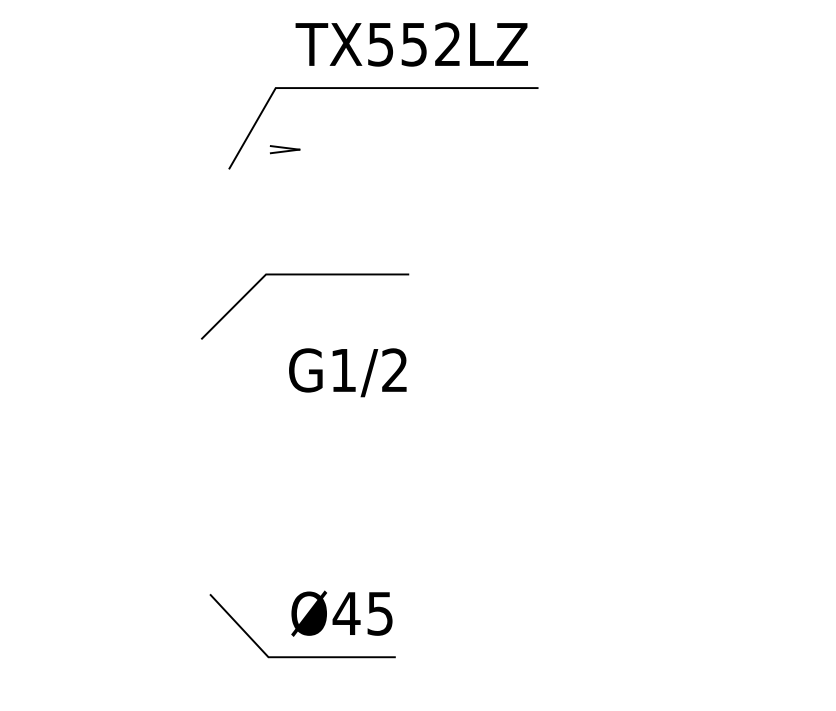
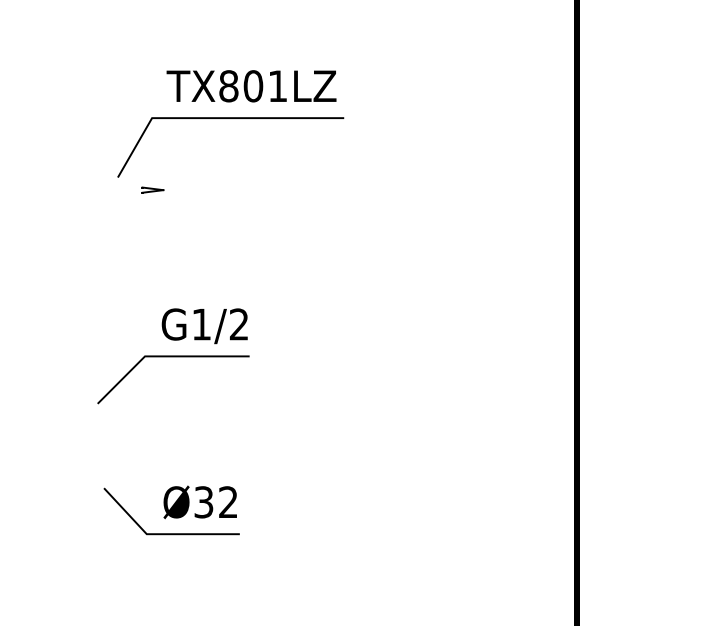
text: (413, 44) -> (252, 86), TX552LZ -> TX801LZ
part: (284, 148) -> (152, 189), moved
line: (305, 275) -> (173, 357), moved
text: (362, 613) -> (215, 502), Ø45 -> Ø32

